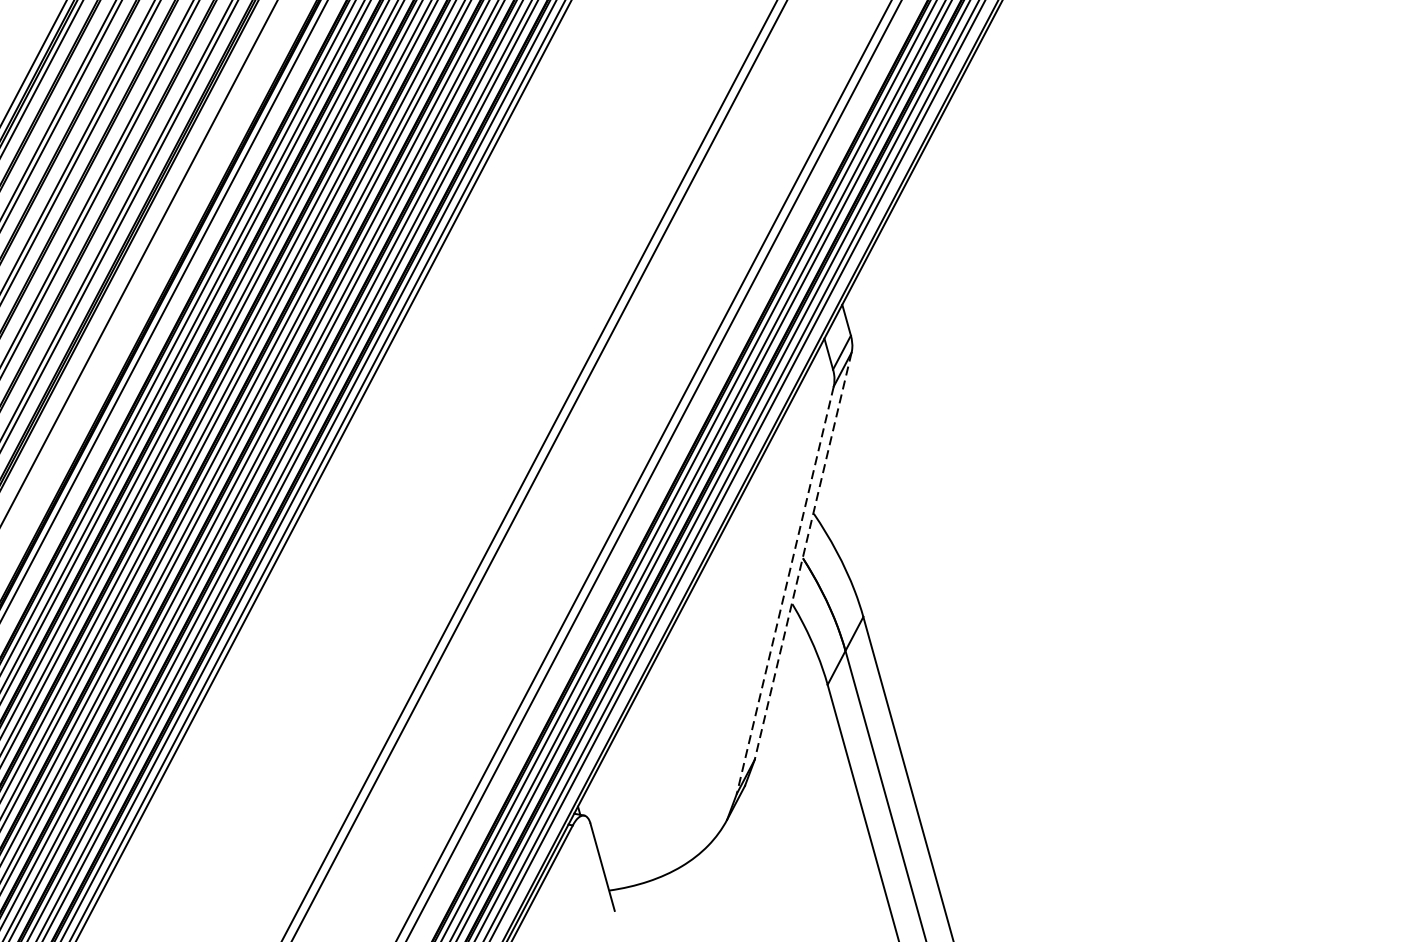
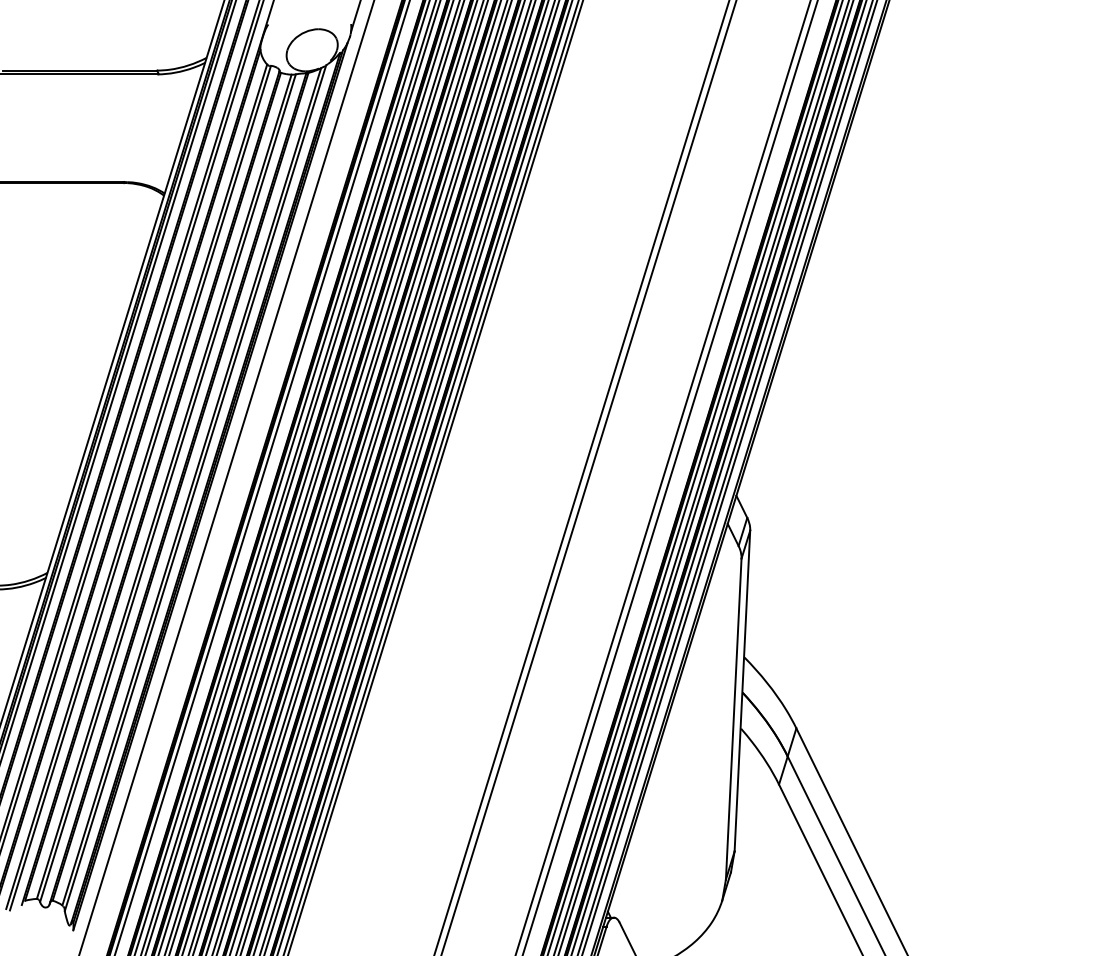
line: (803, 556) -> (742, 691), dashed -> solid
line: (784, 590) -> (733, 719), dashed -> solid

